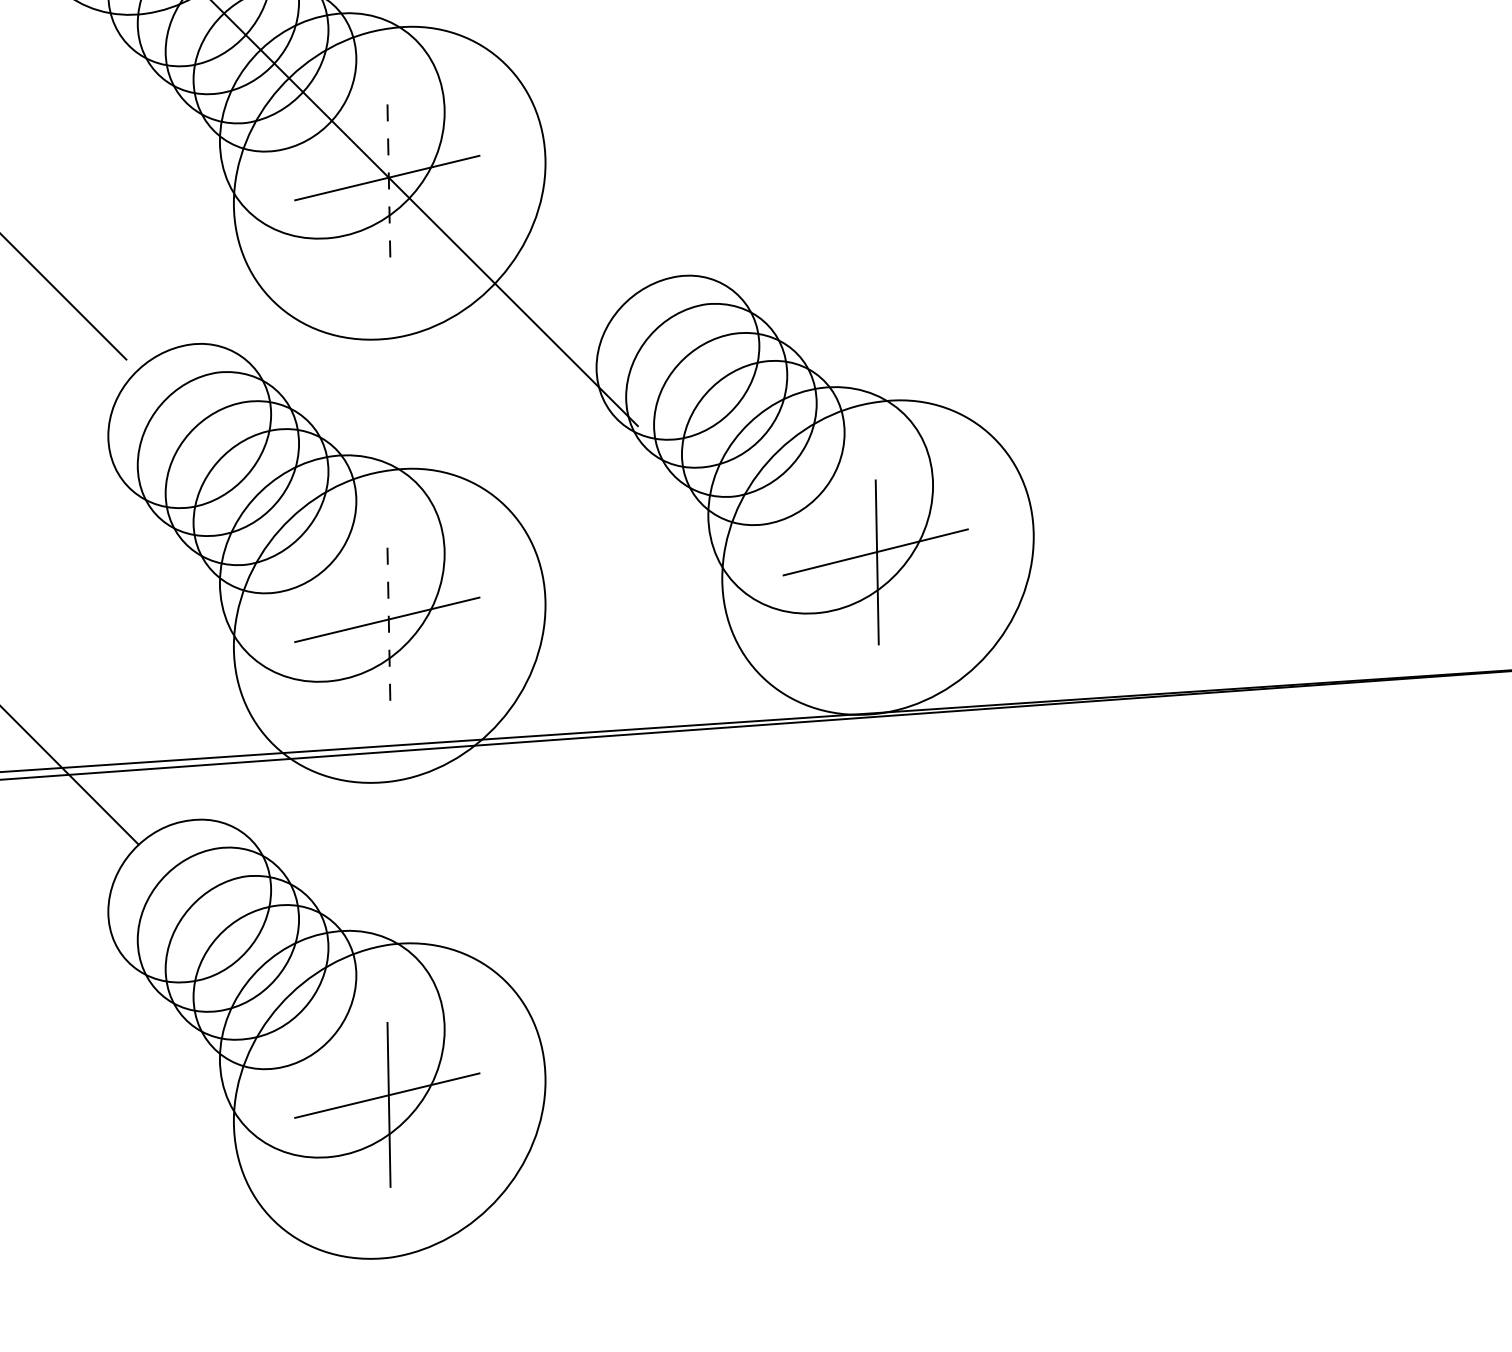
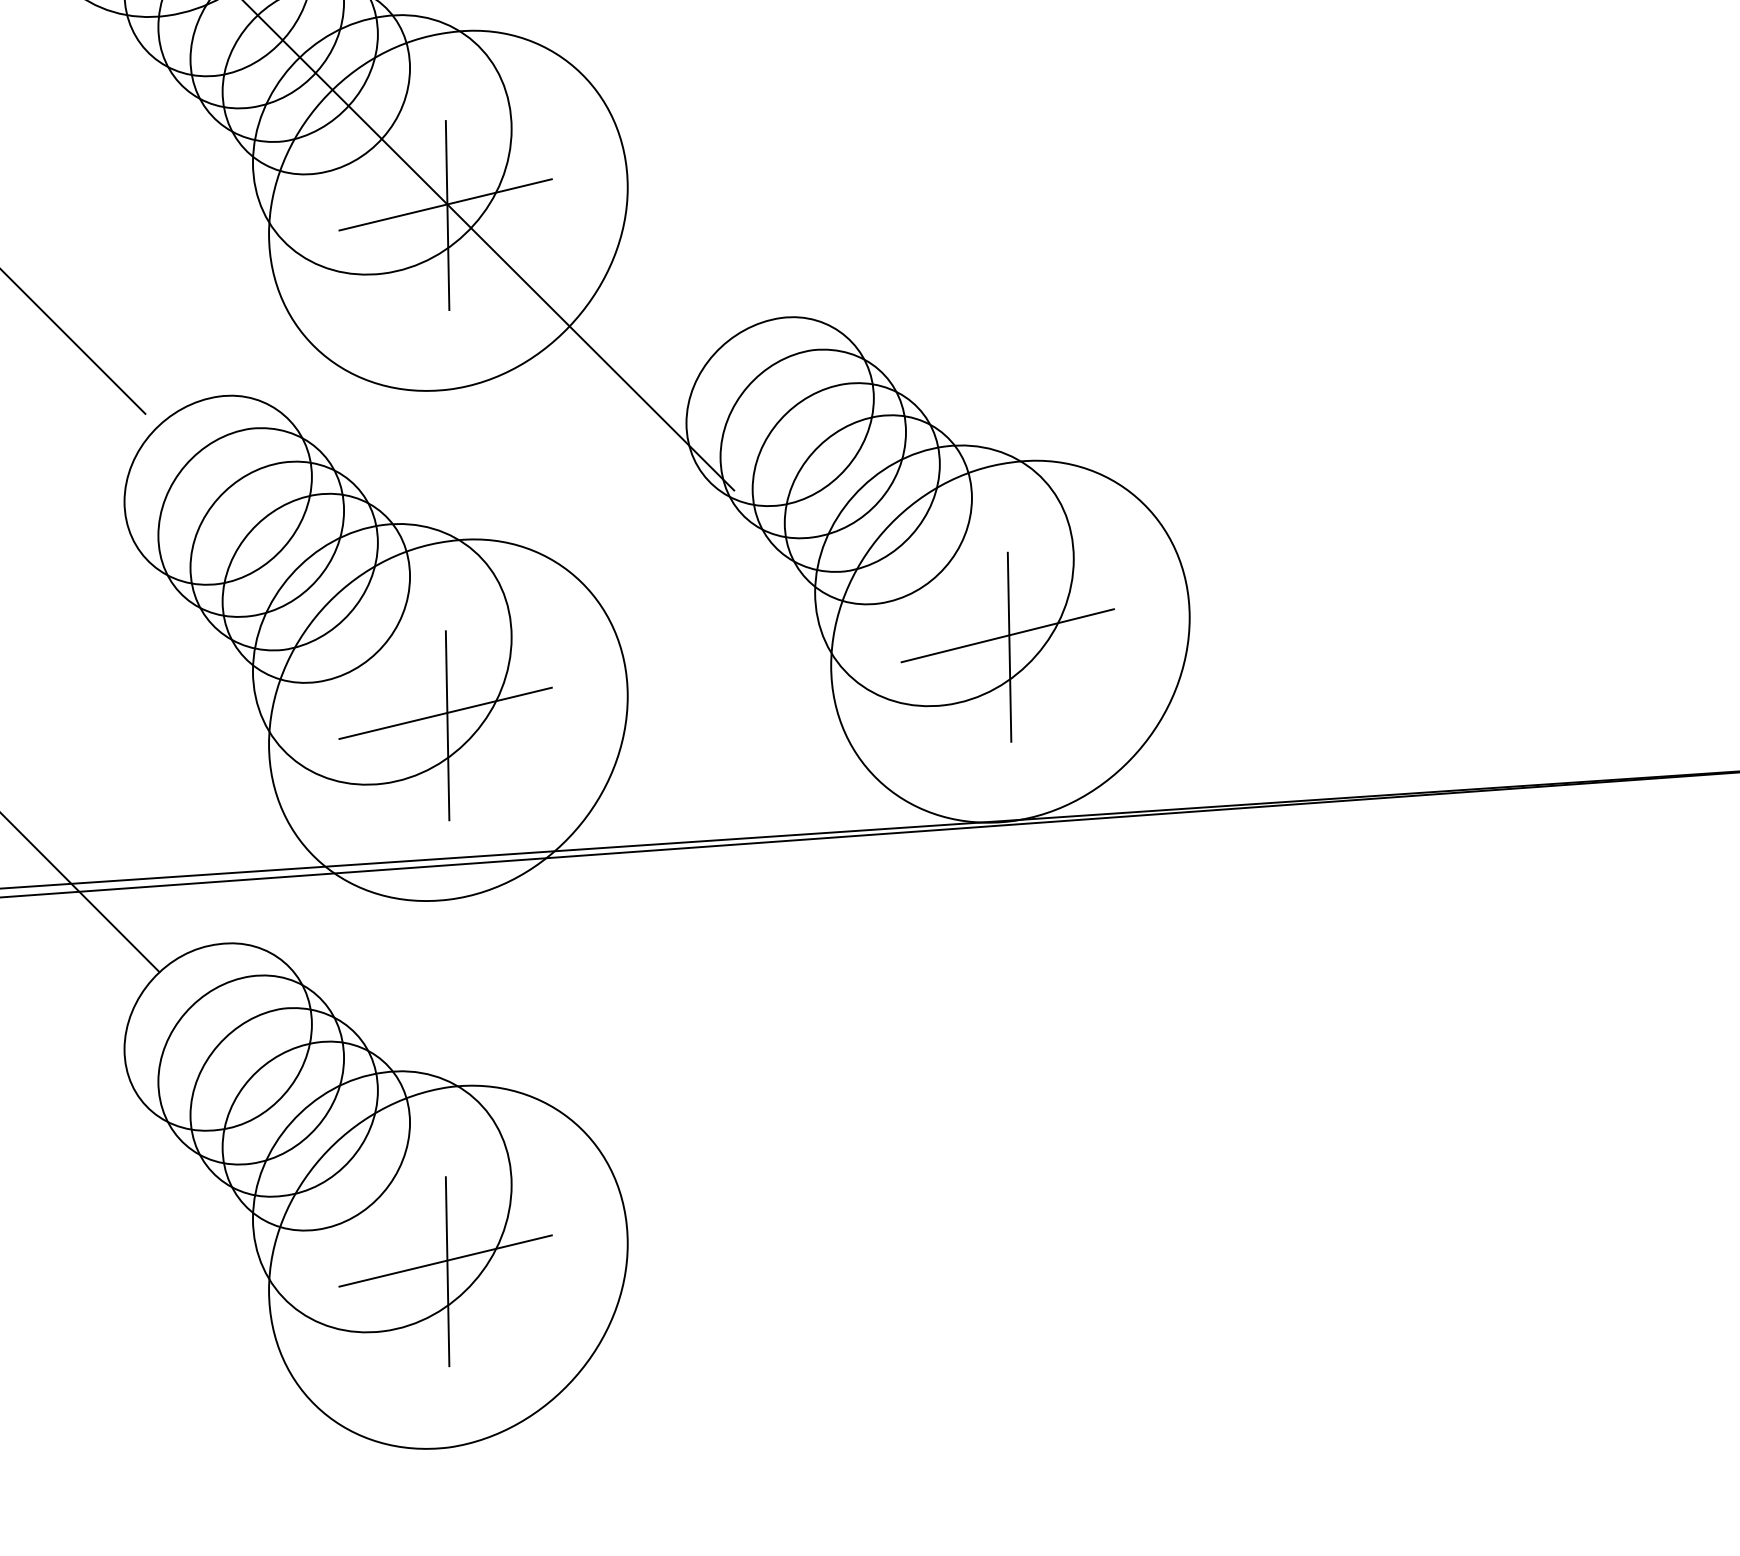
line: (388, 188) -> (447, 216), dashed -> solid
line: (388, 631) -> (447, 726), dashed -> solid

